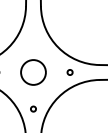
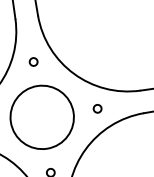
circle: (33, 35) -> (33, 61), added
circle: (33, 72) -> (42, 117), size x1.67

